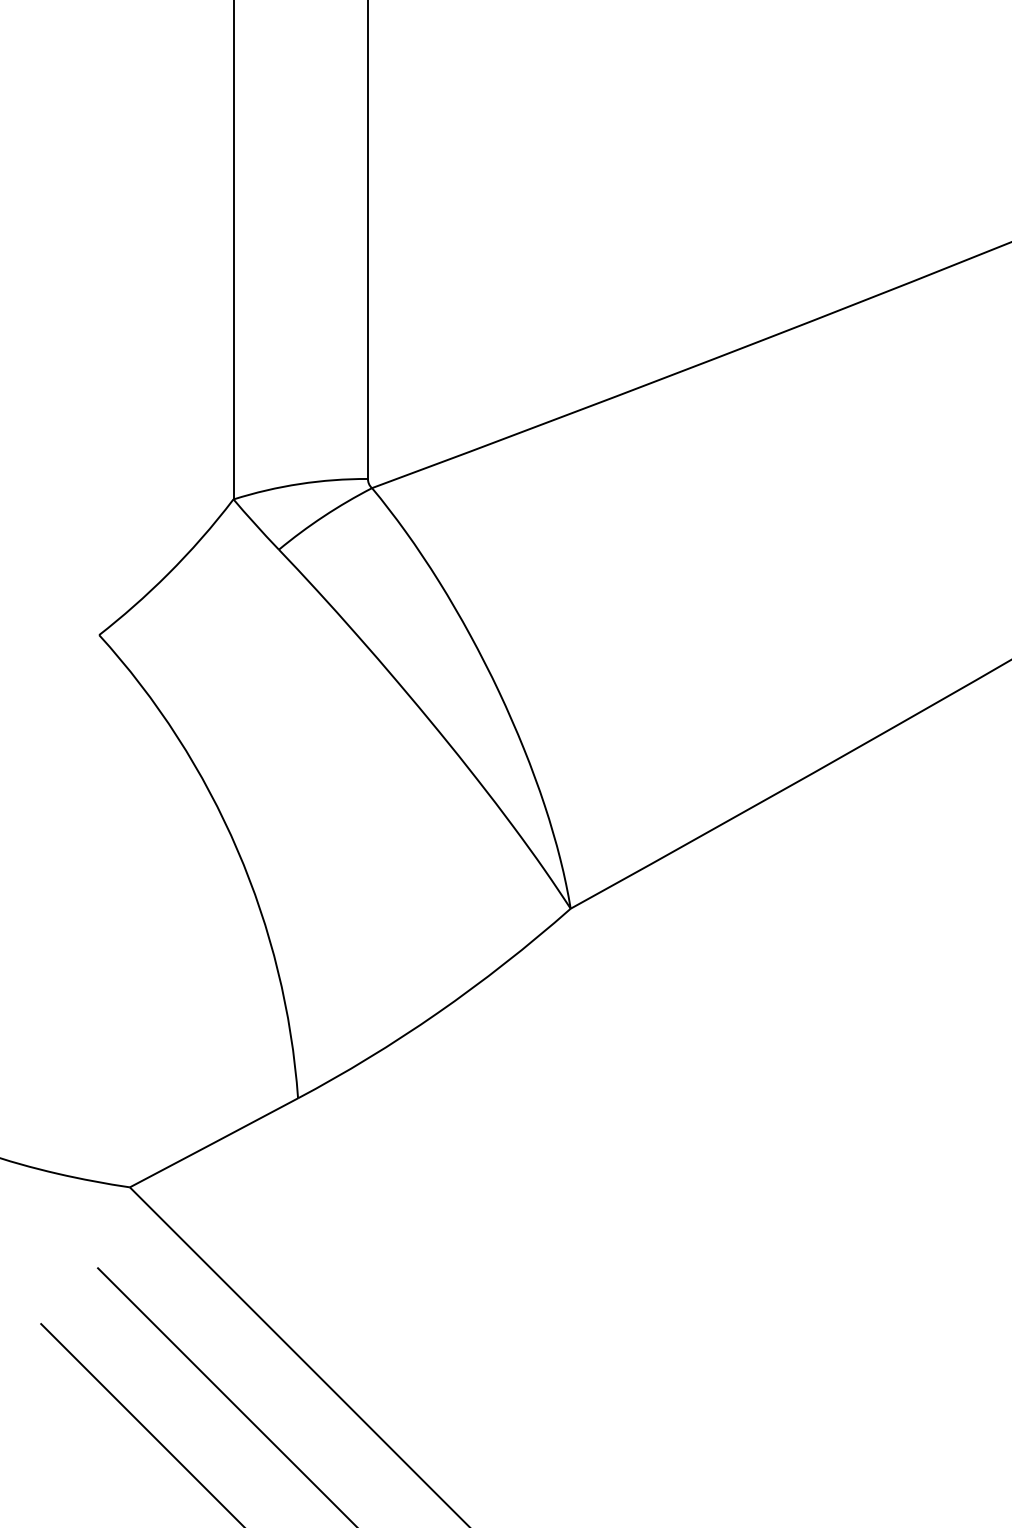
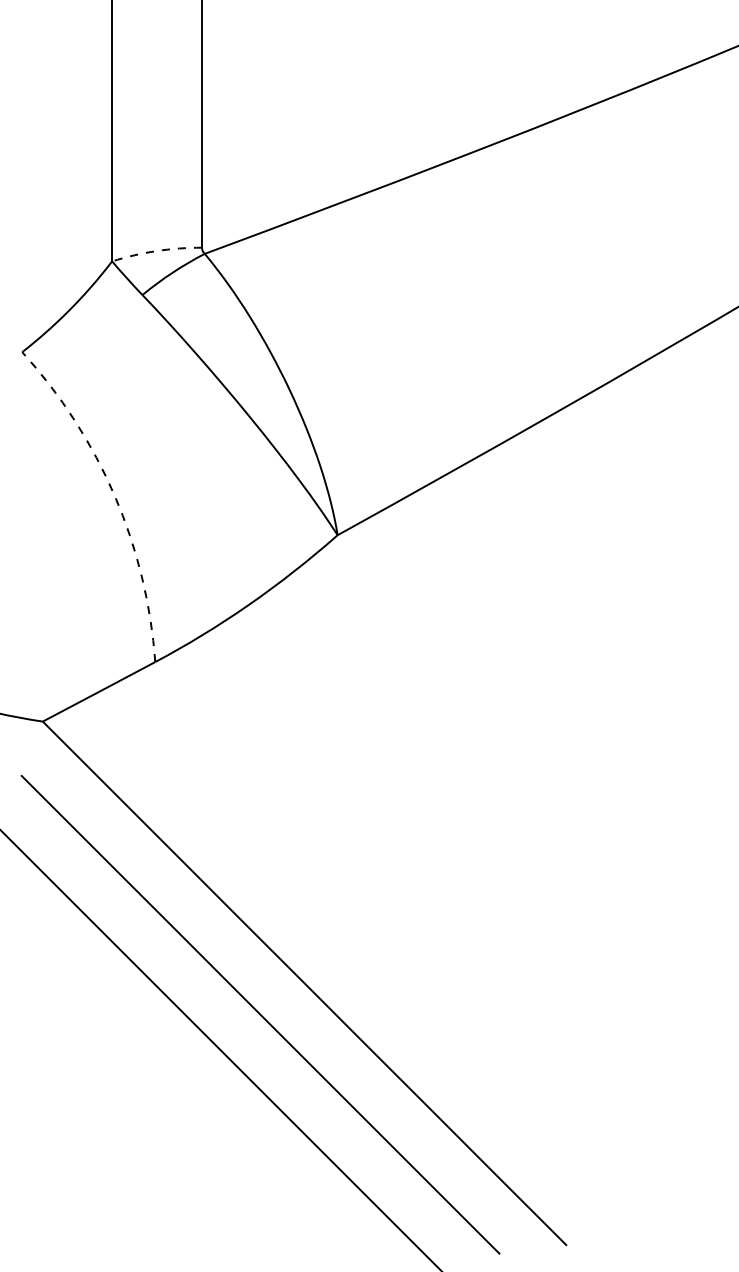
arc: (299, 484) -> (156, 251), solid -> dashed
arc: (237, 849) -> (114, 495), solid -> dashed

